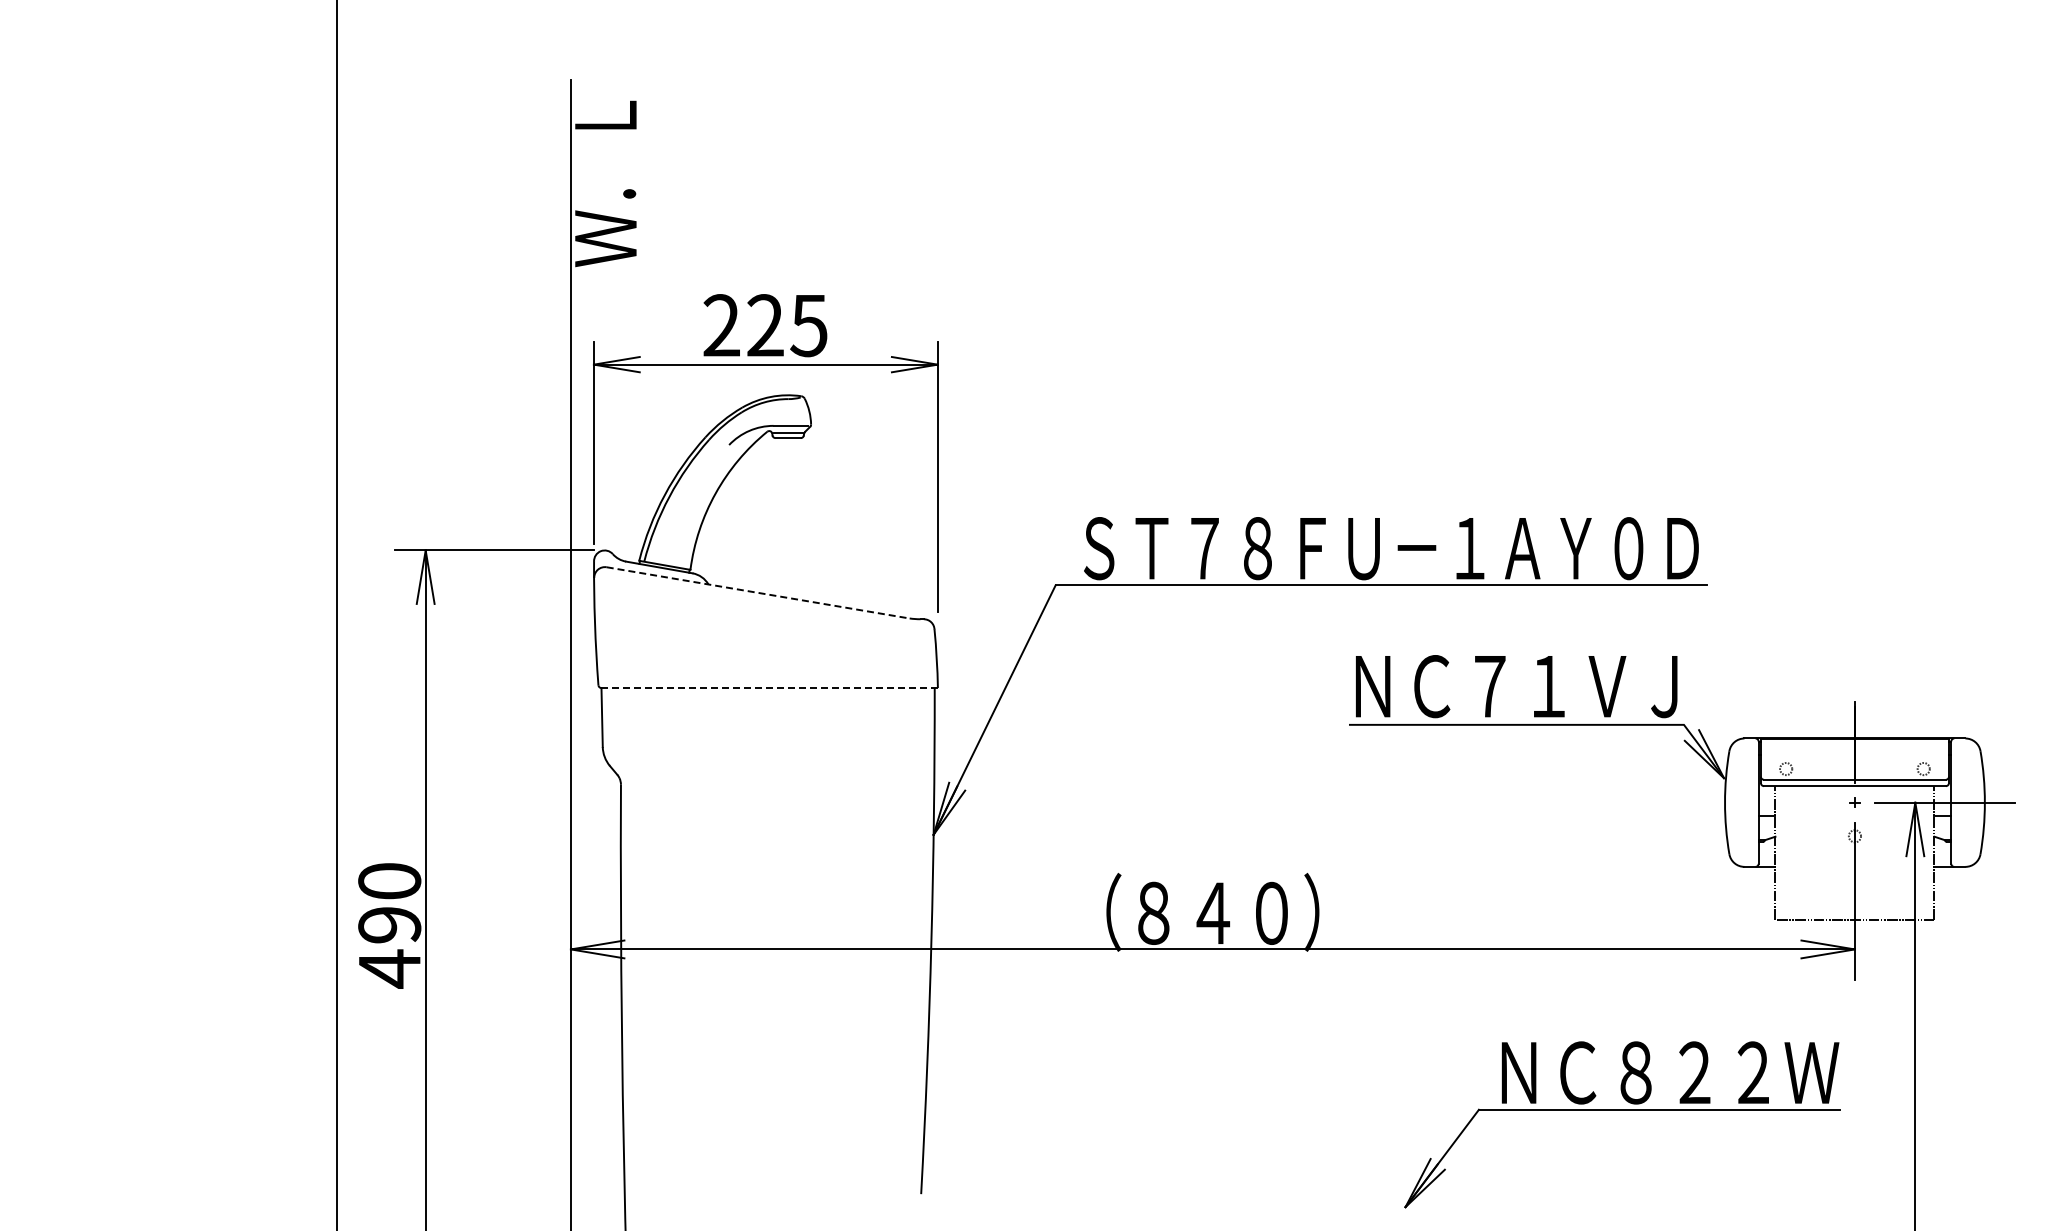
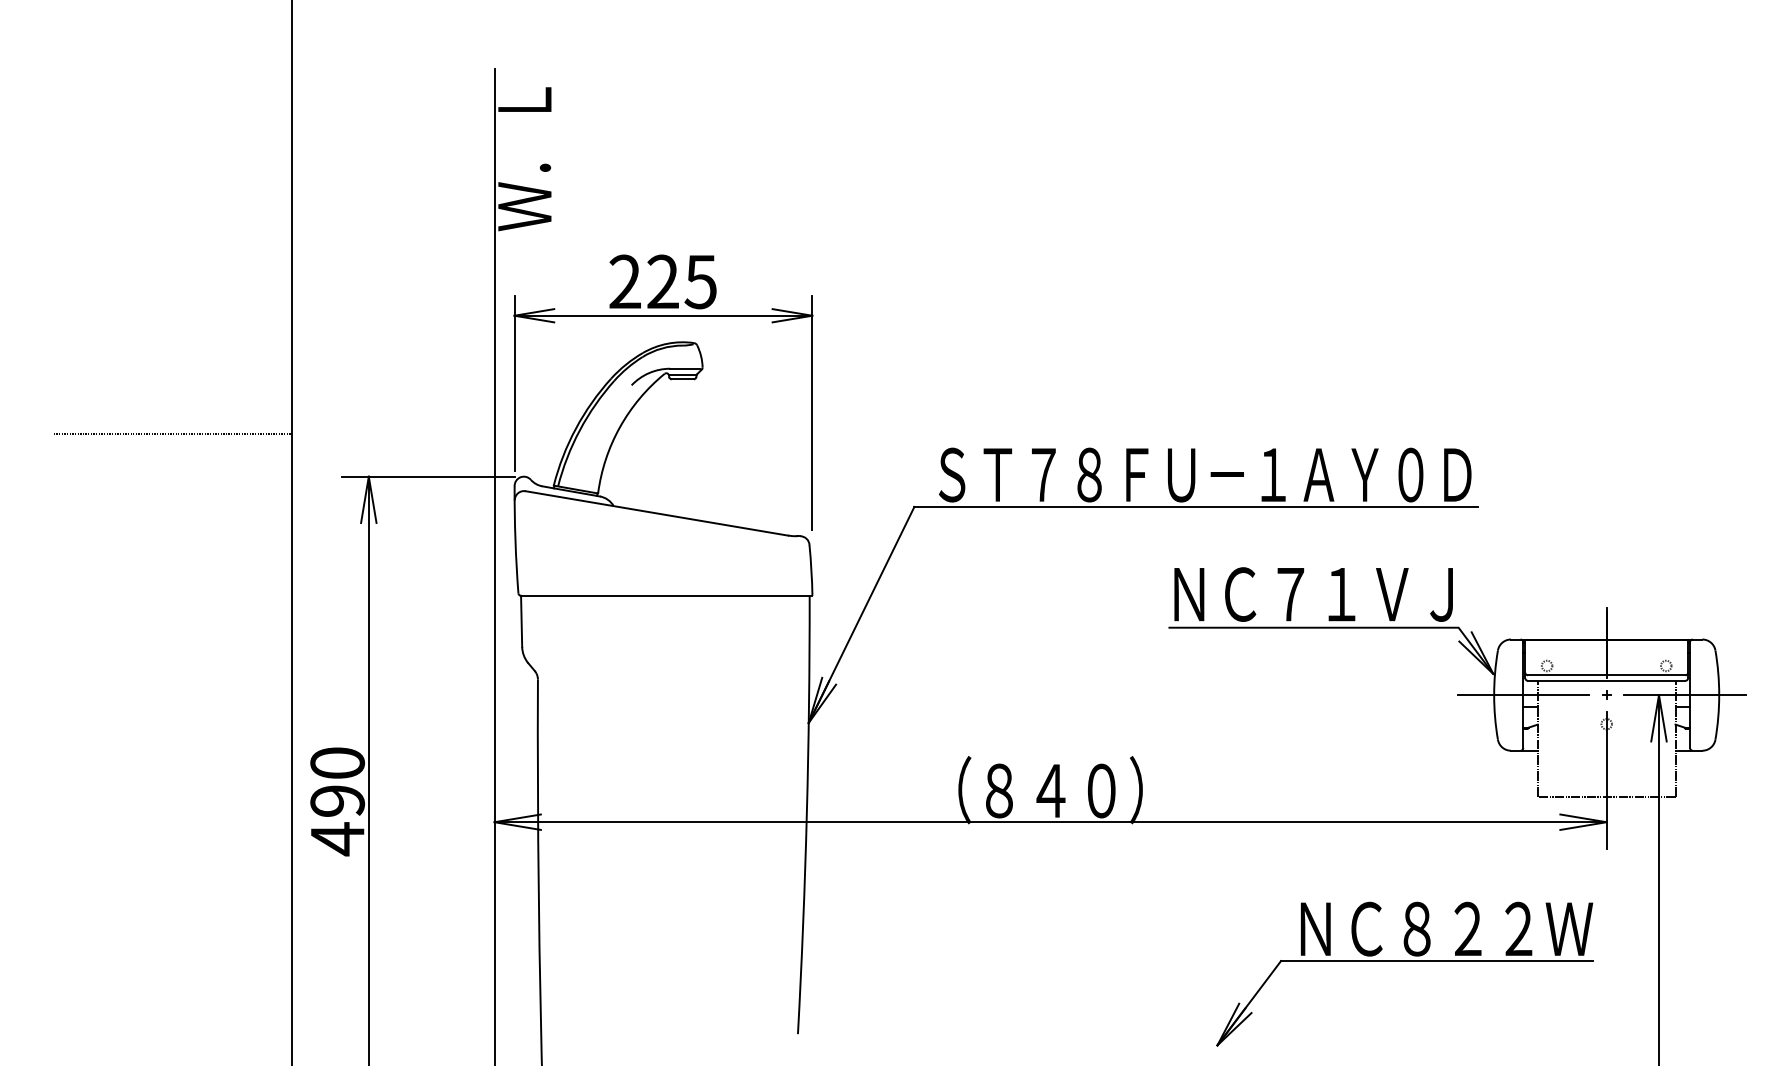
line: (199, 501) -> (172, 434), added
line: (758, 592) -> (657, 513), dashed -> solid
line: (769, 688) -> (666, 596), dashed -> solid
line: (1759, 802) -> (1524, 694), added

